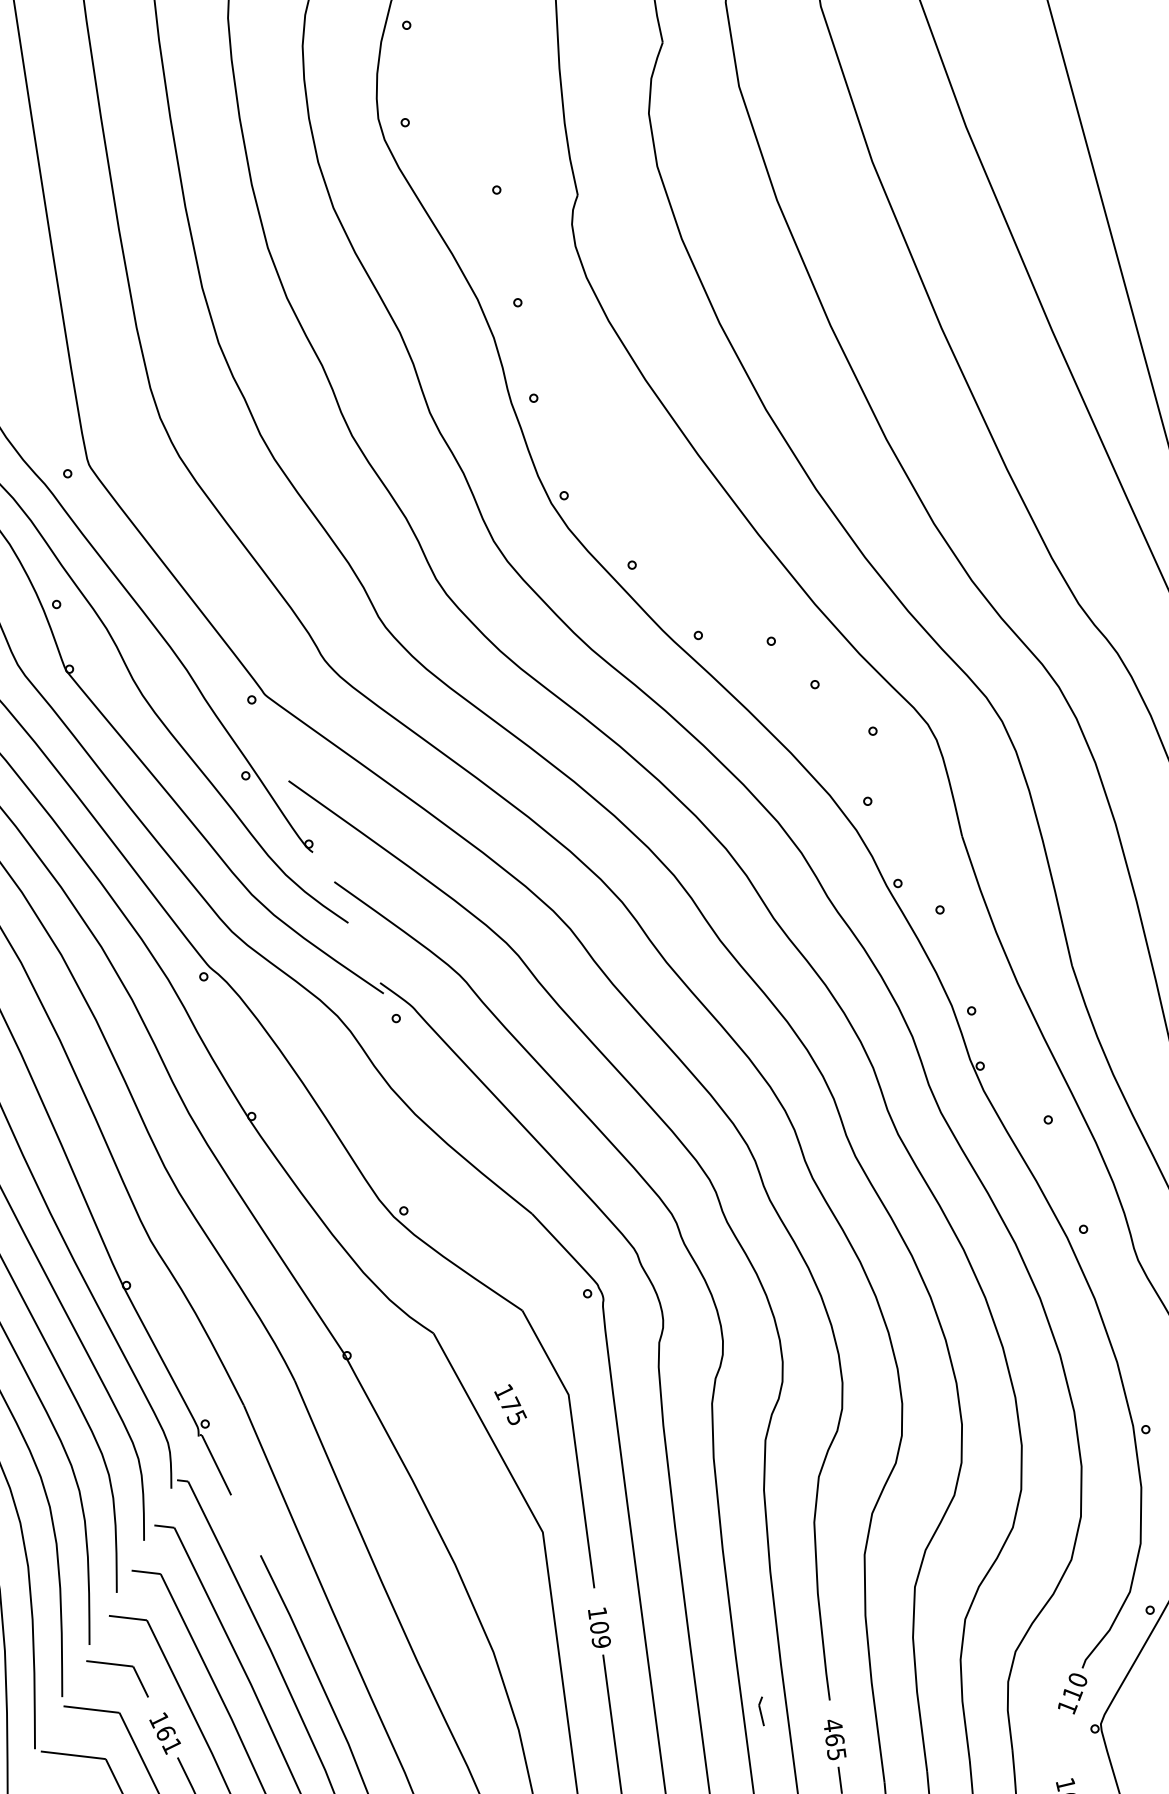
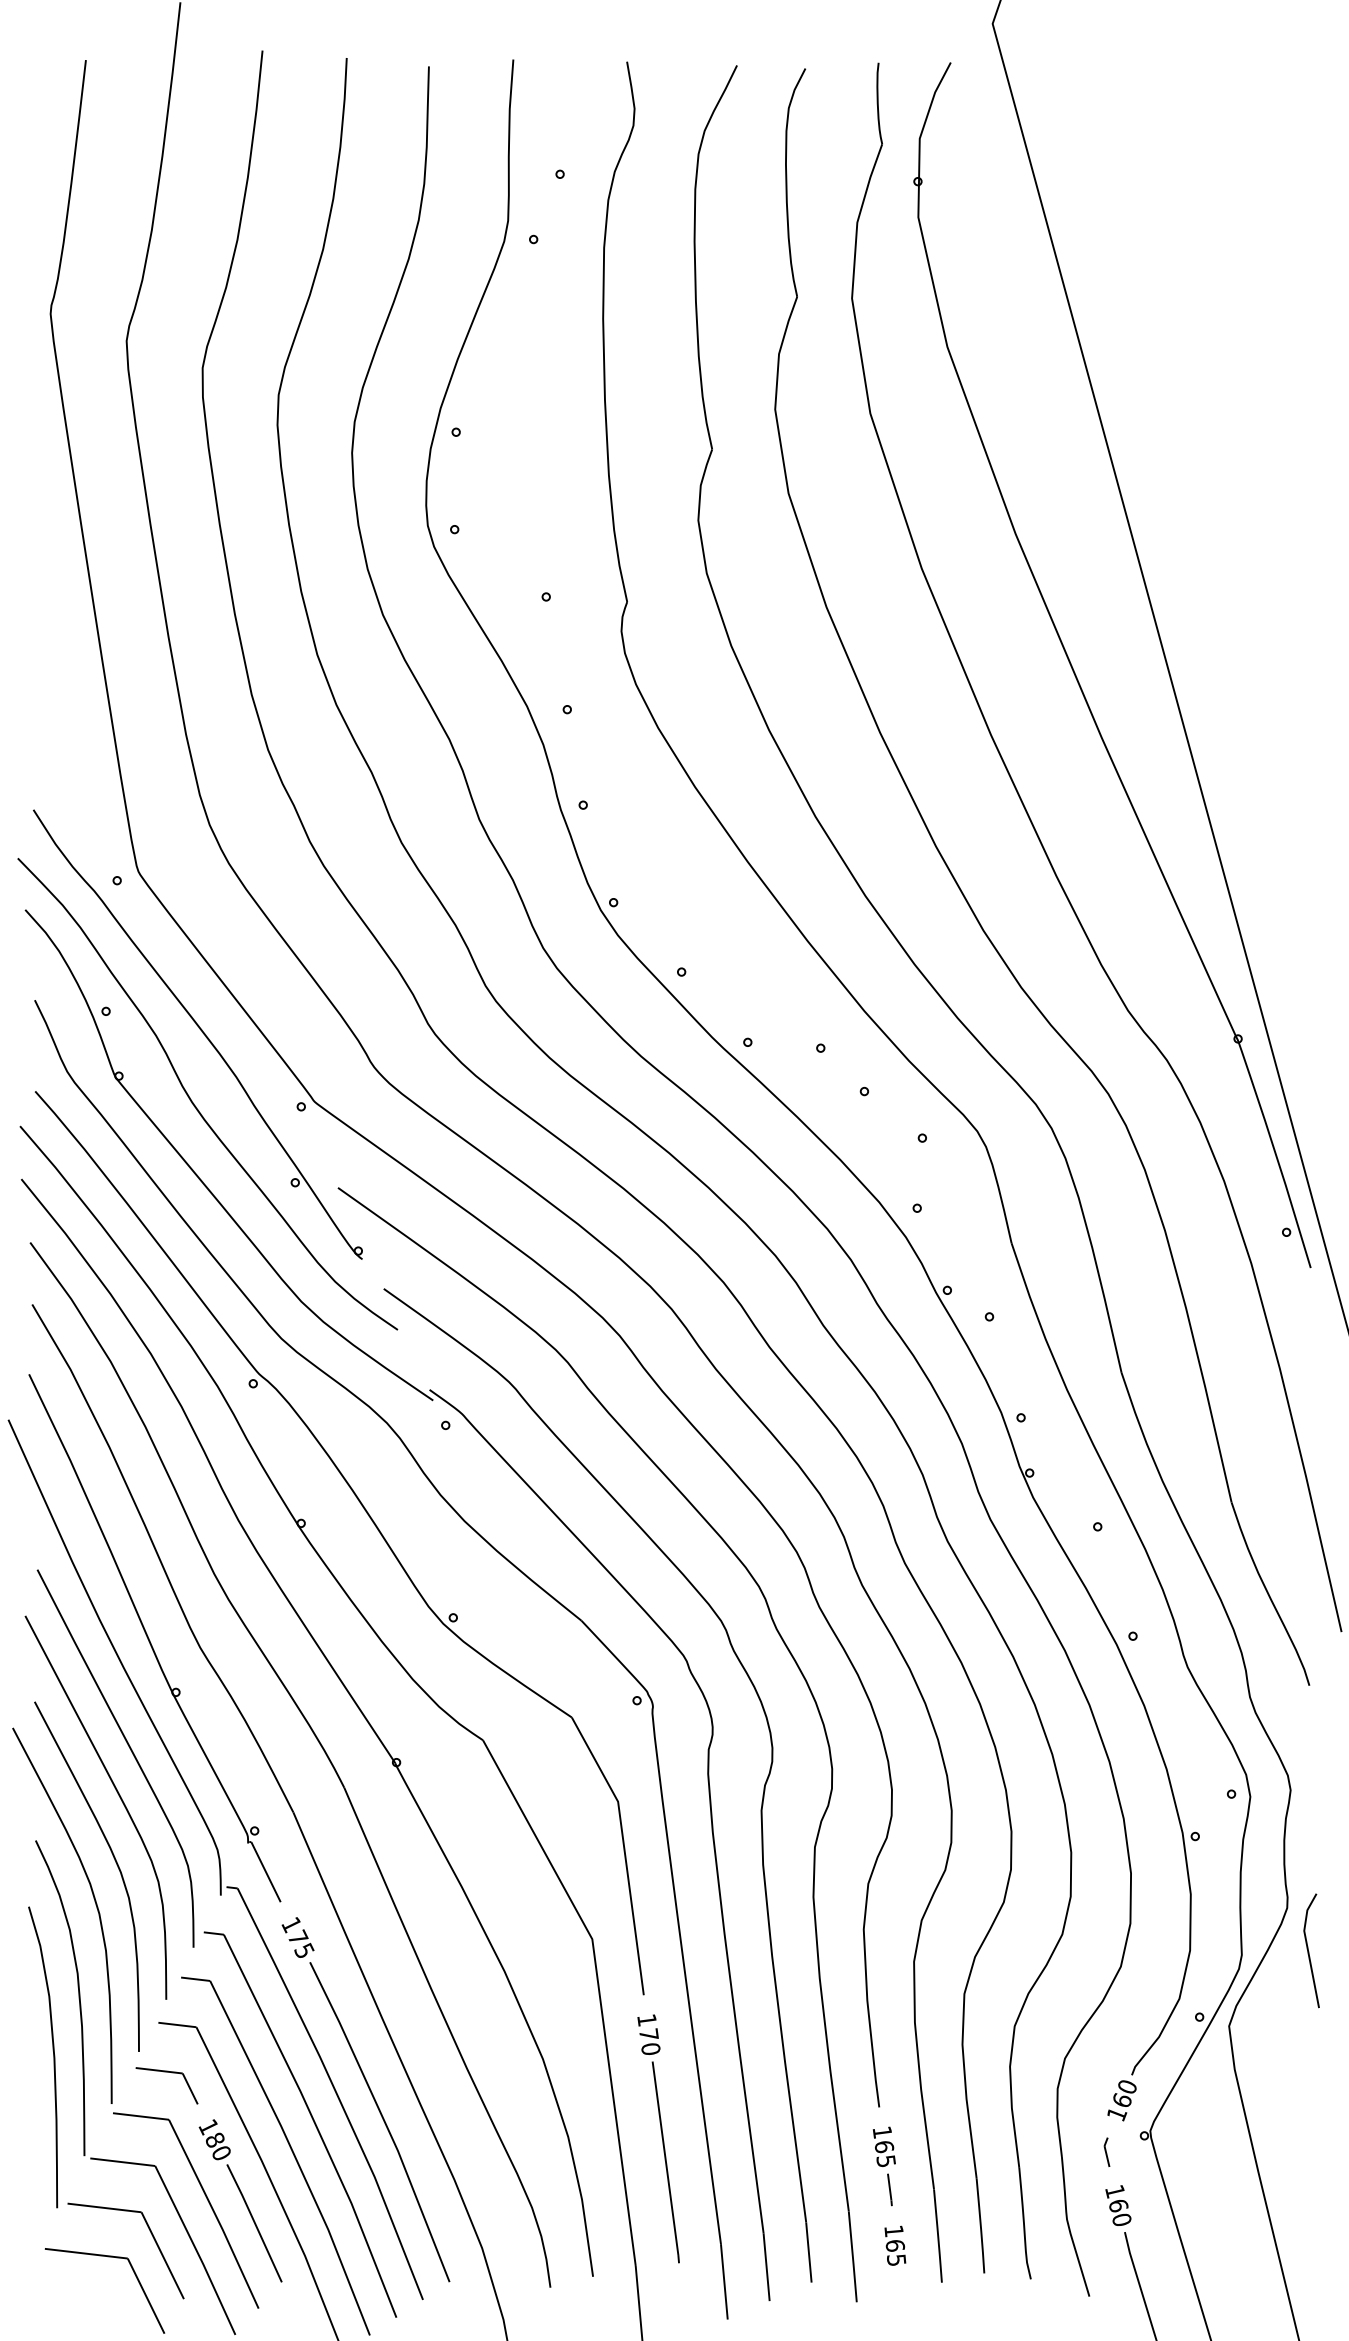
text: (510, 1404) -> (297, 1937), moved
text: (600, 1634) -> (649, 2041), 109 -> 170
text: (1073, 1693) -> (1122, 2100), 110 -> 160
part: (761, 1710) -> (1106, 2151), moved
text: (833, 1725) -> (882, 2132), 465 -> 165
text: (169, 1739) -> (218, 2146), 161 -> 180

